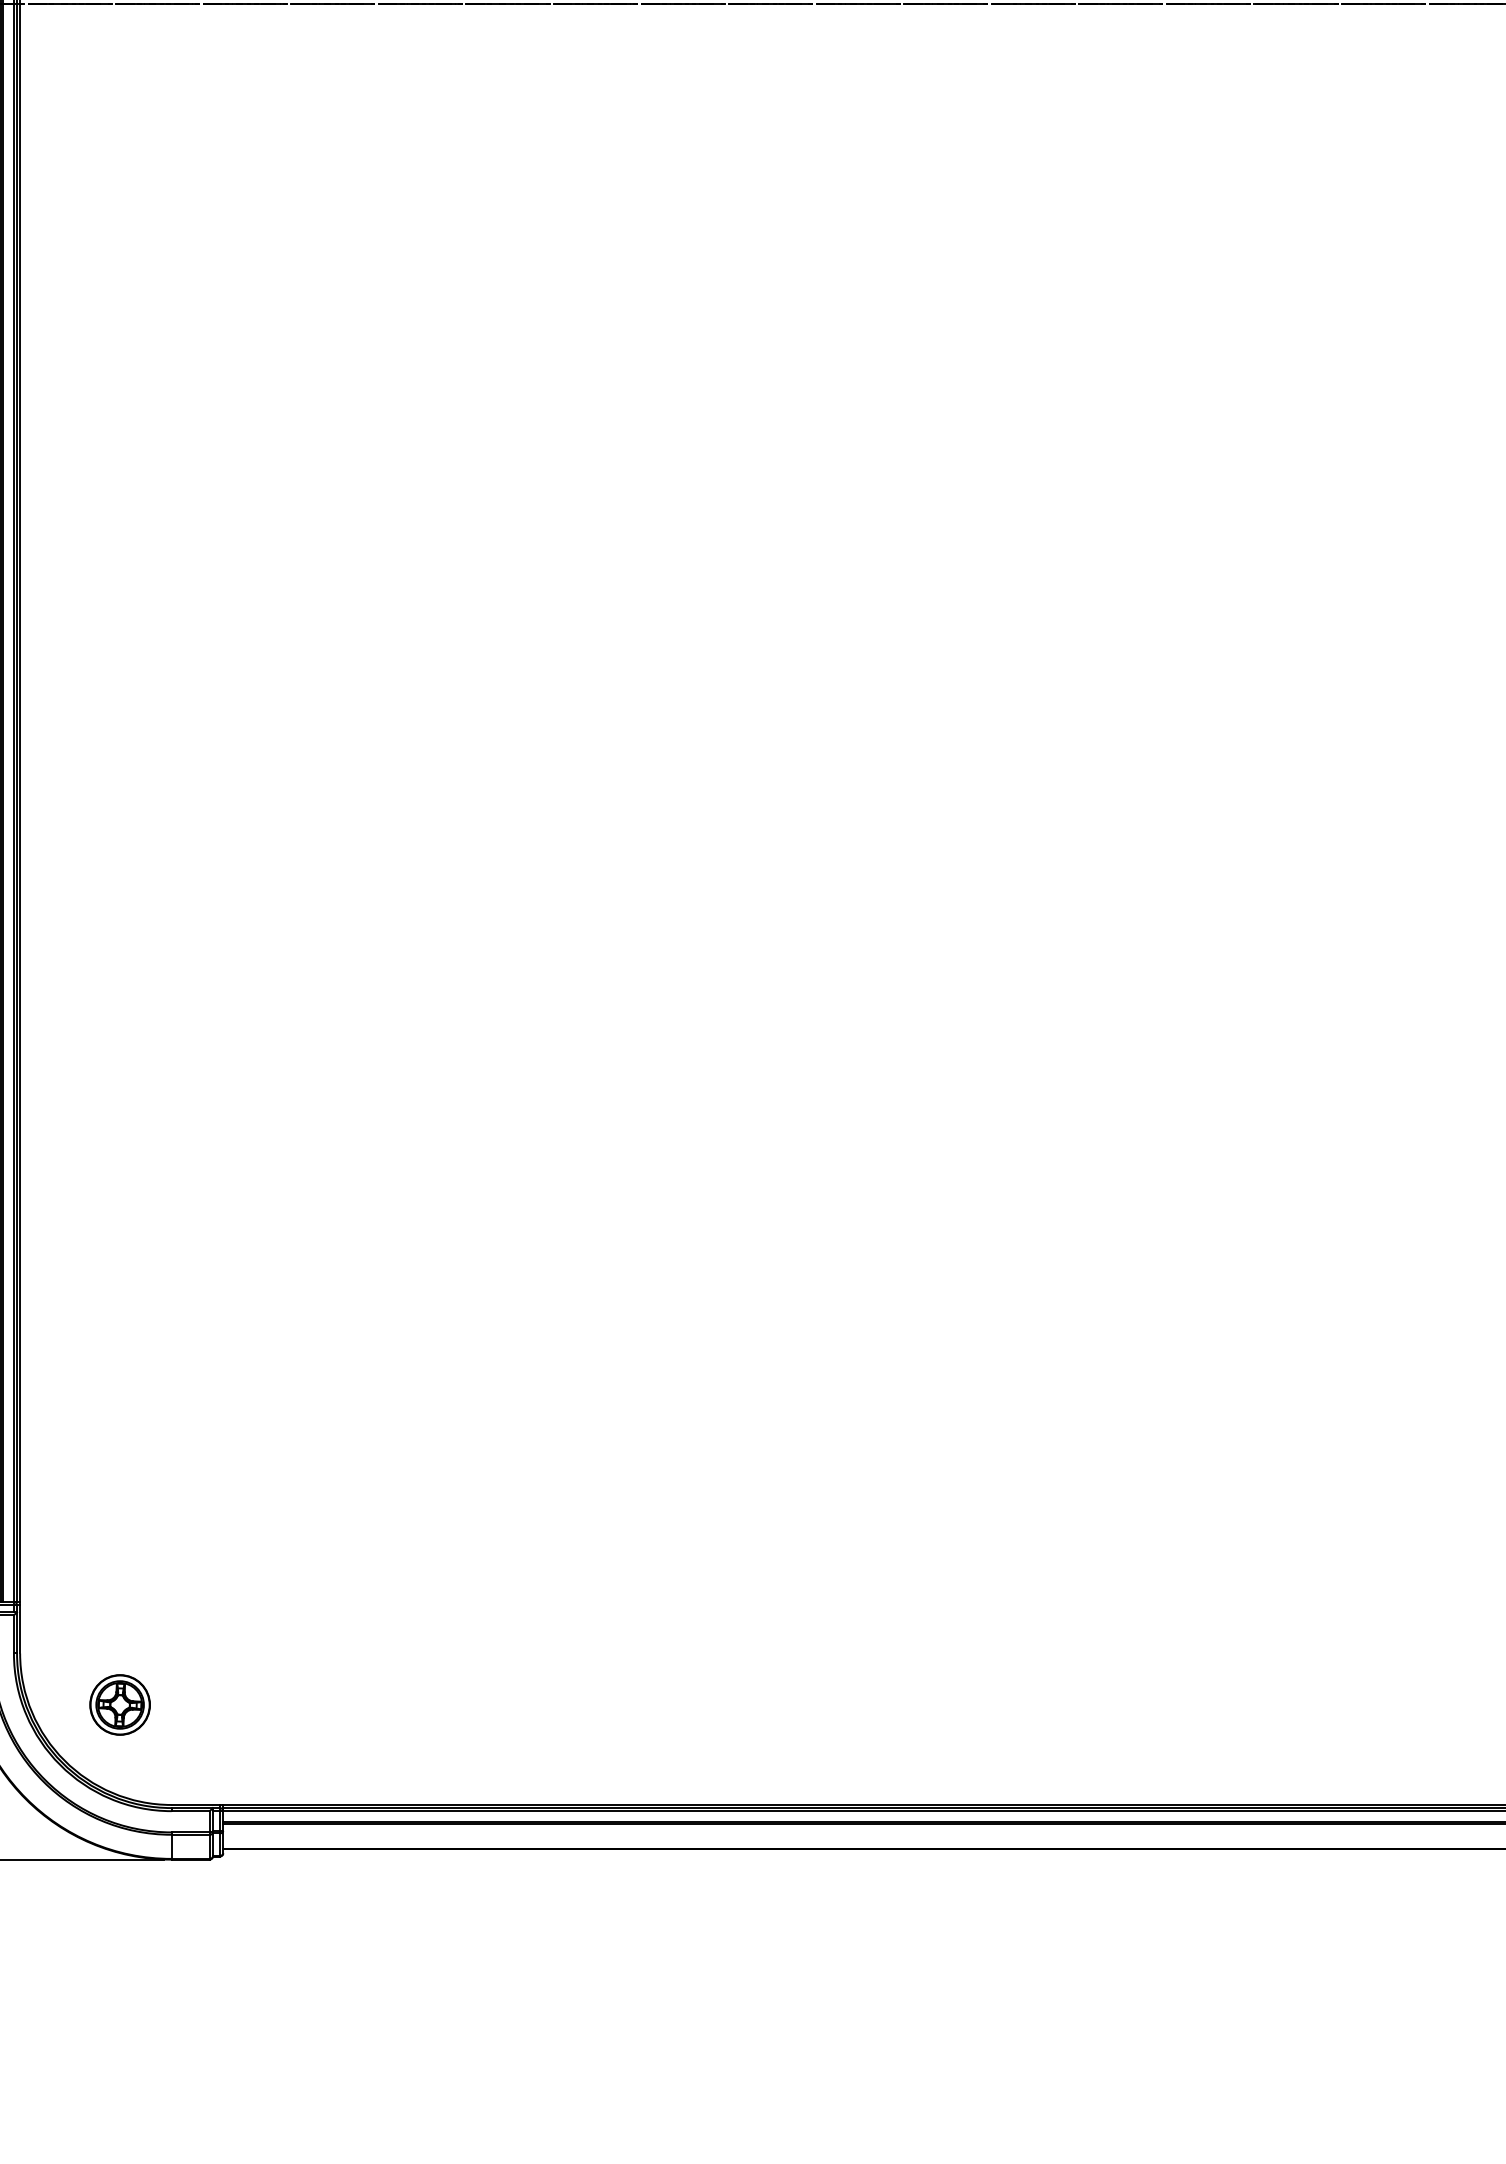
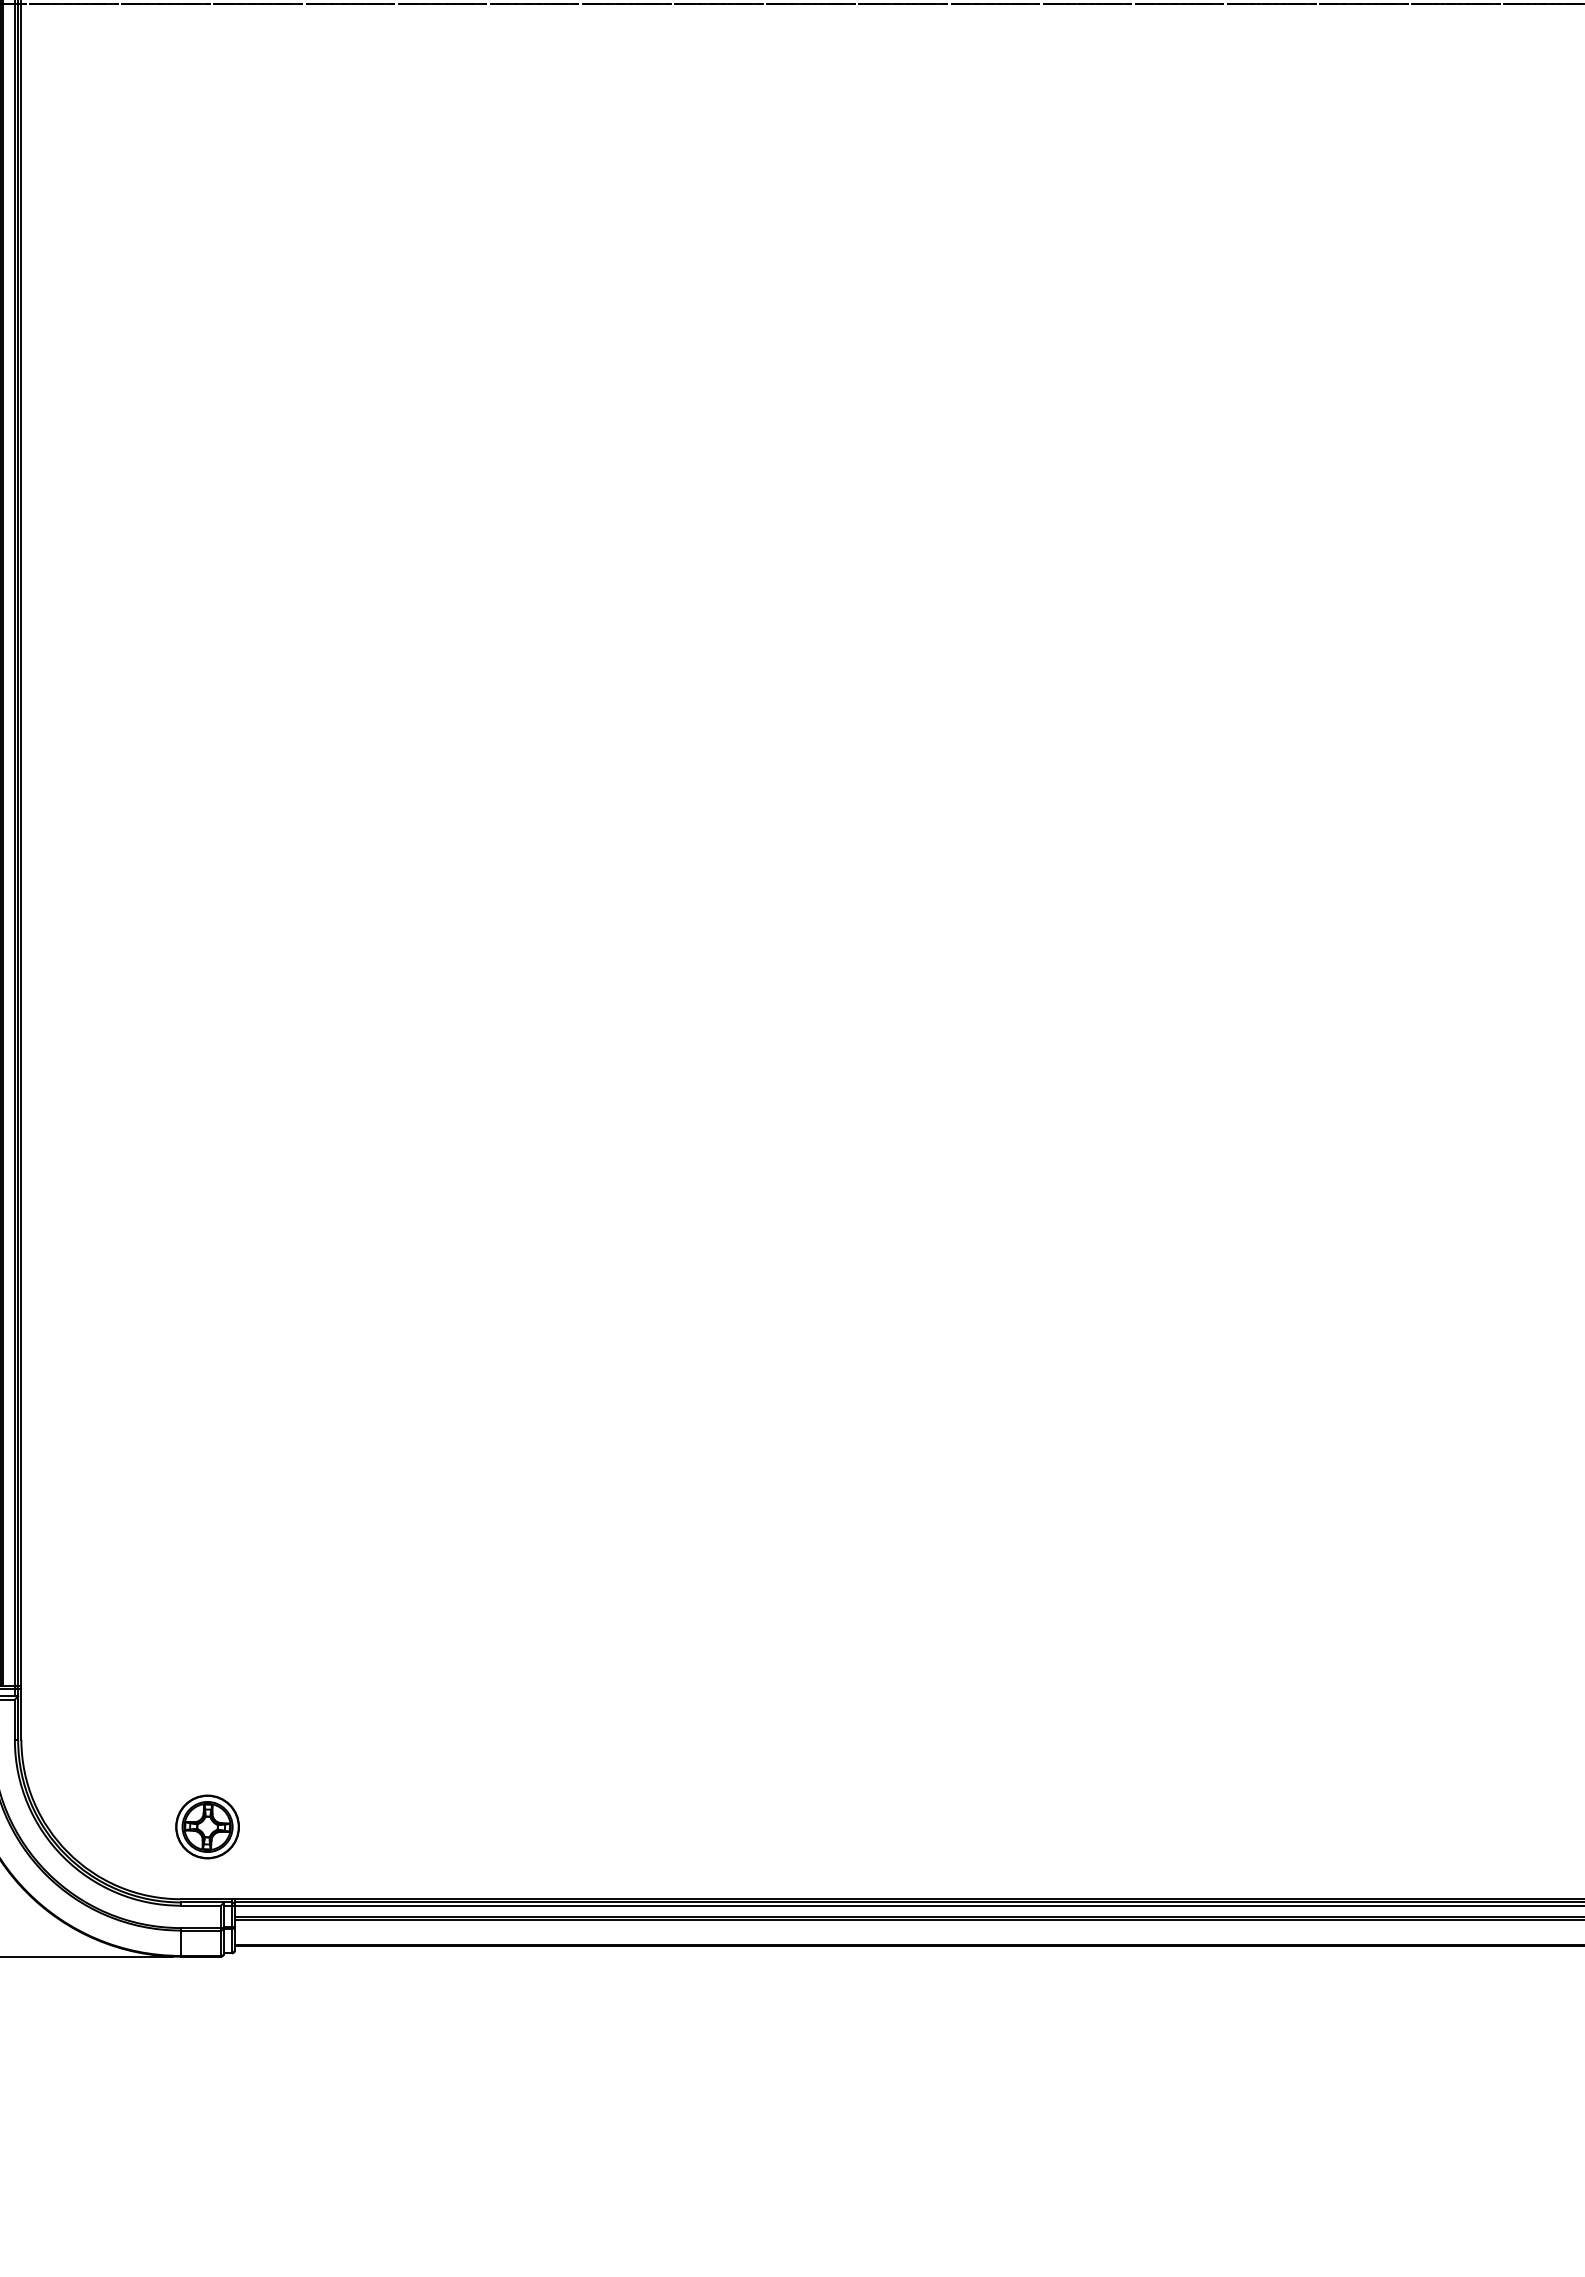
part: (120, 1704) -> (207, 1826), moved

